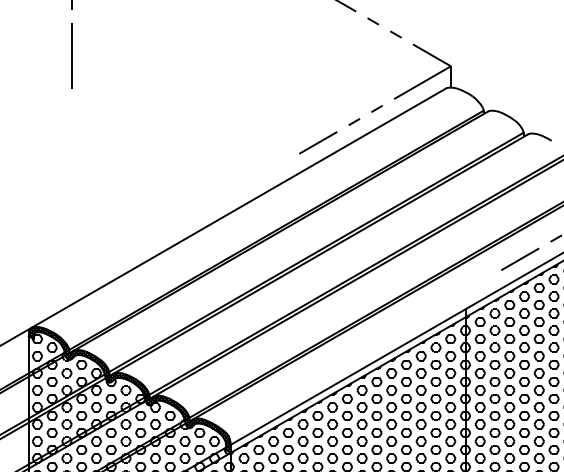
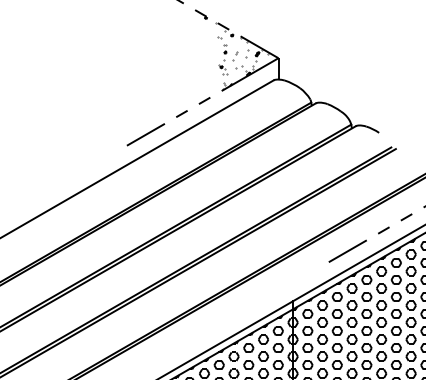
hatch: (408, 60) -> (236, 52), added

